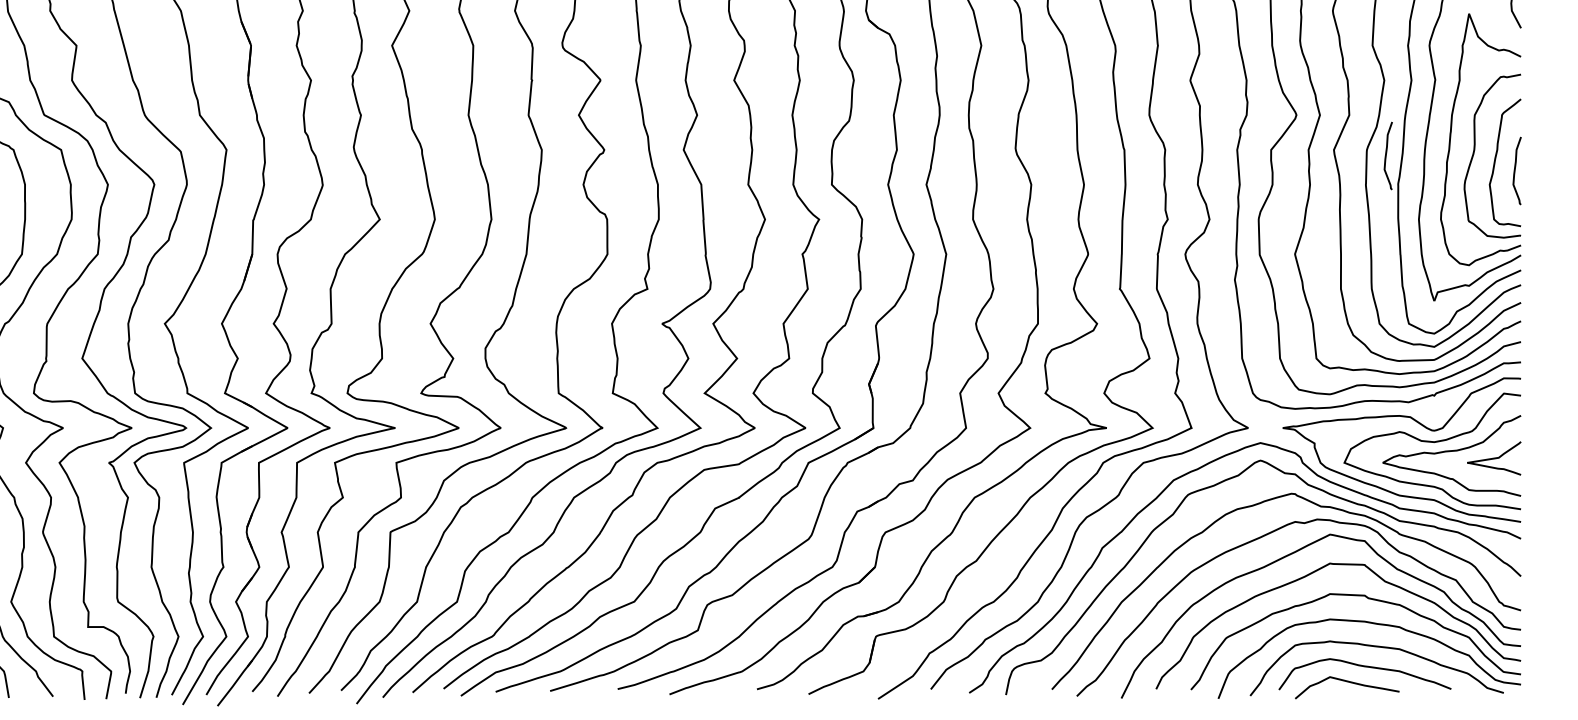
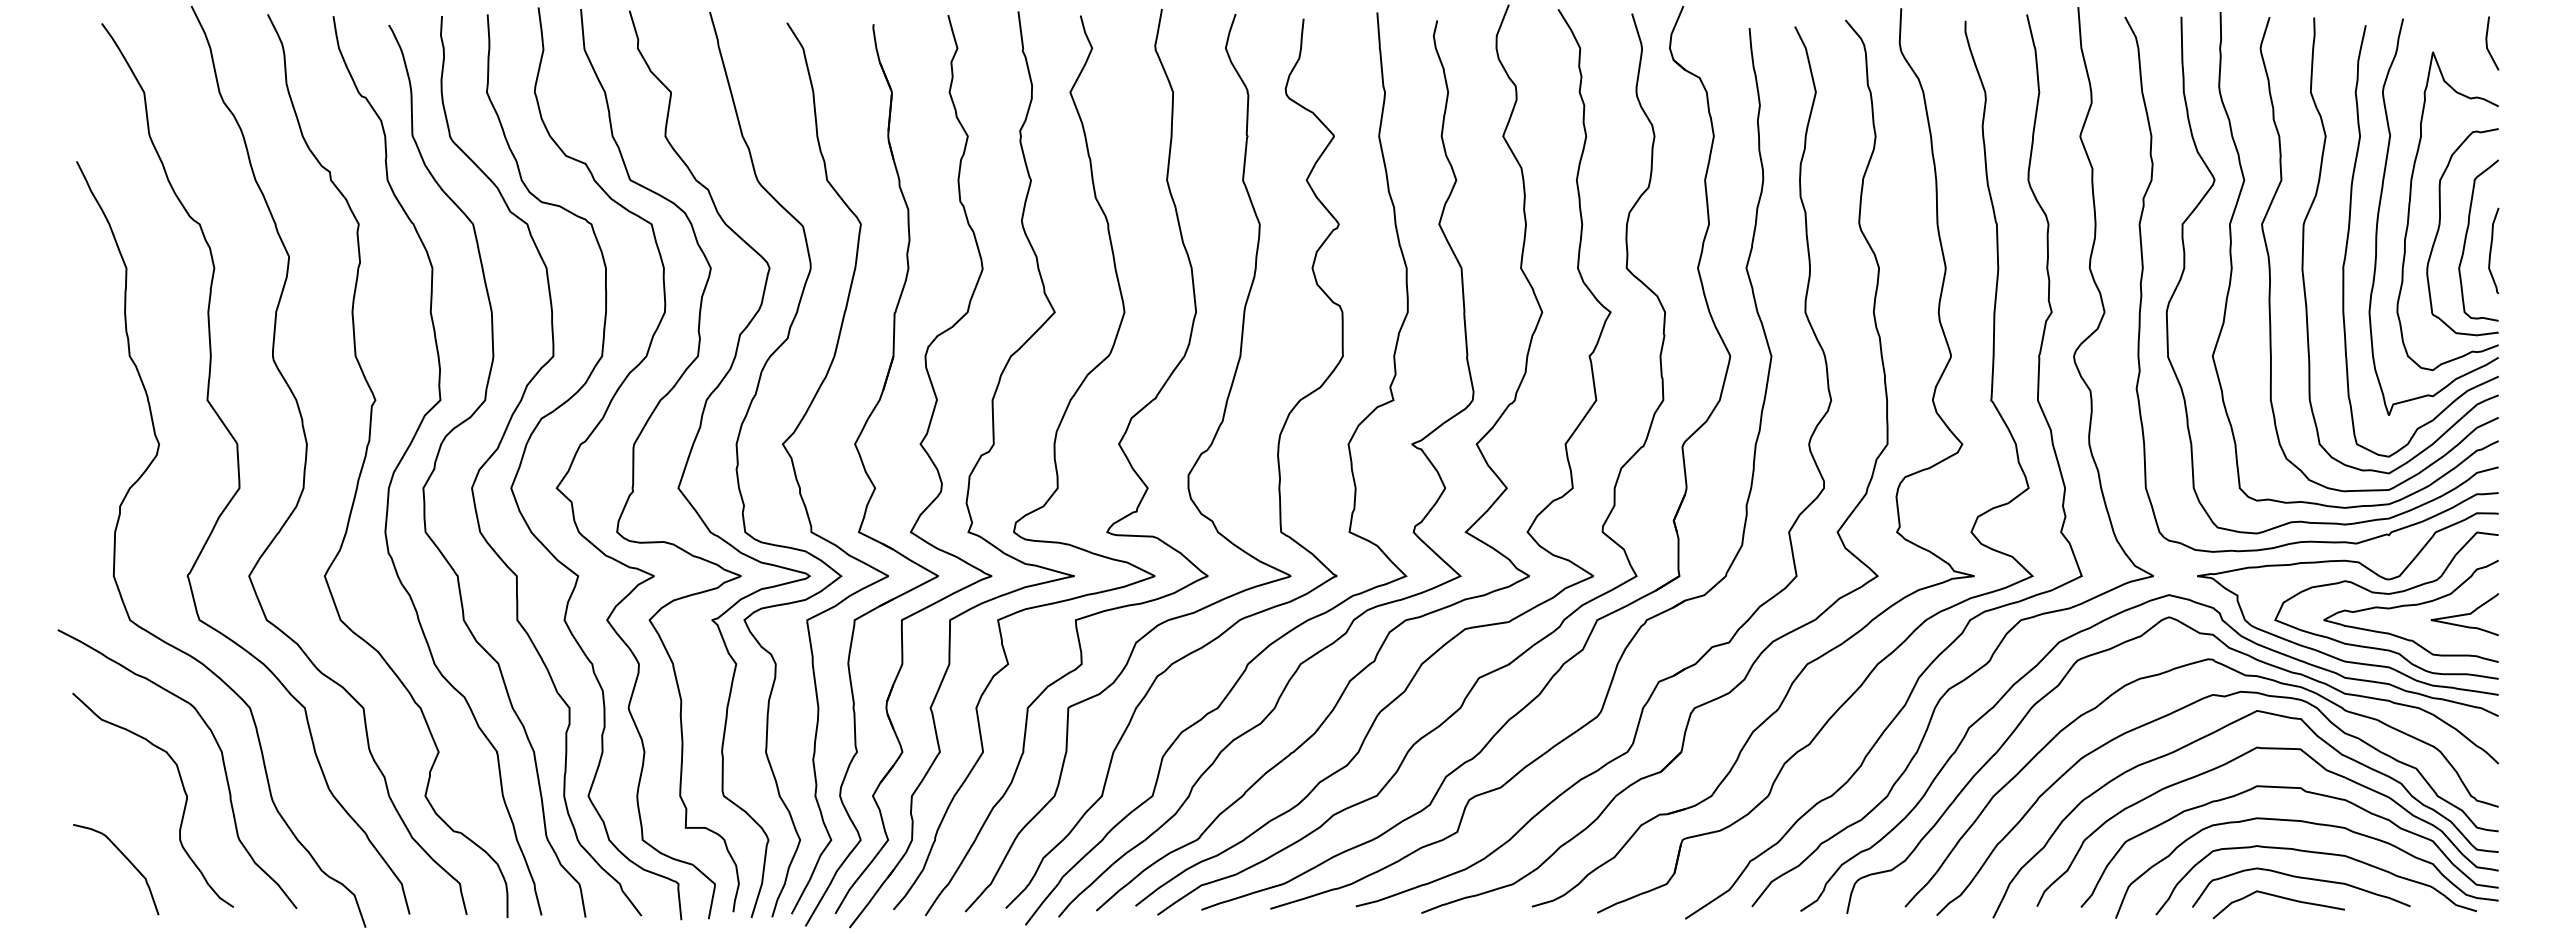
curve: (1386, 155) -> (2328, 231), removed

